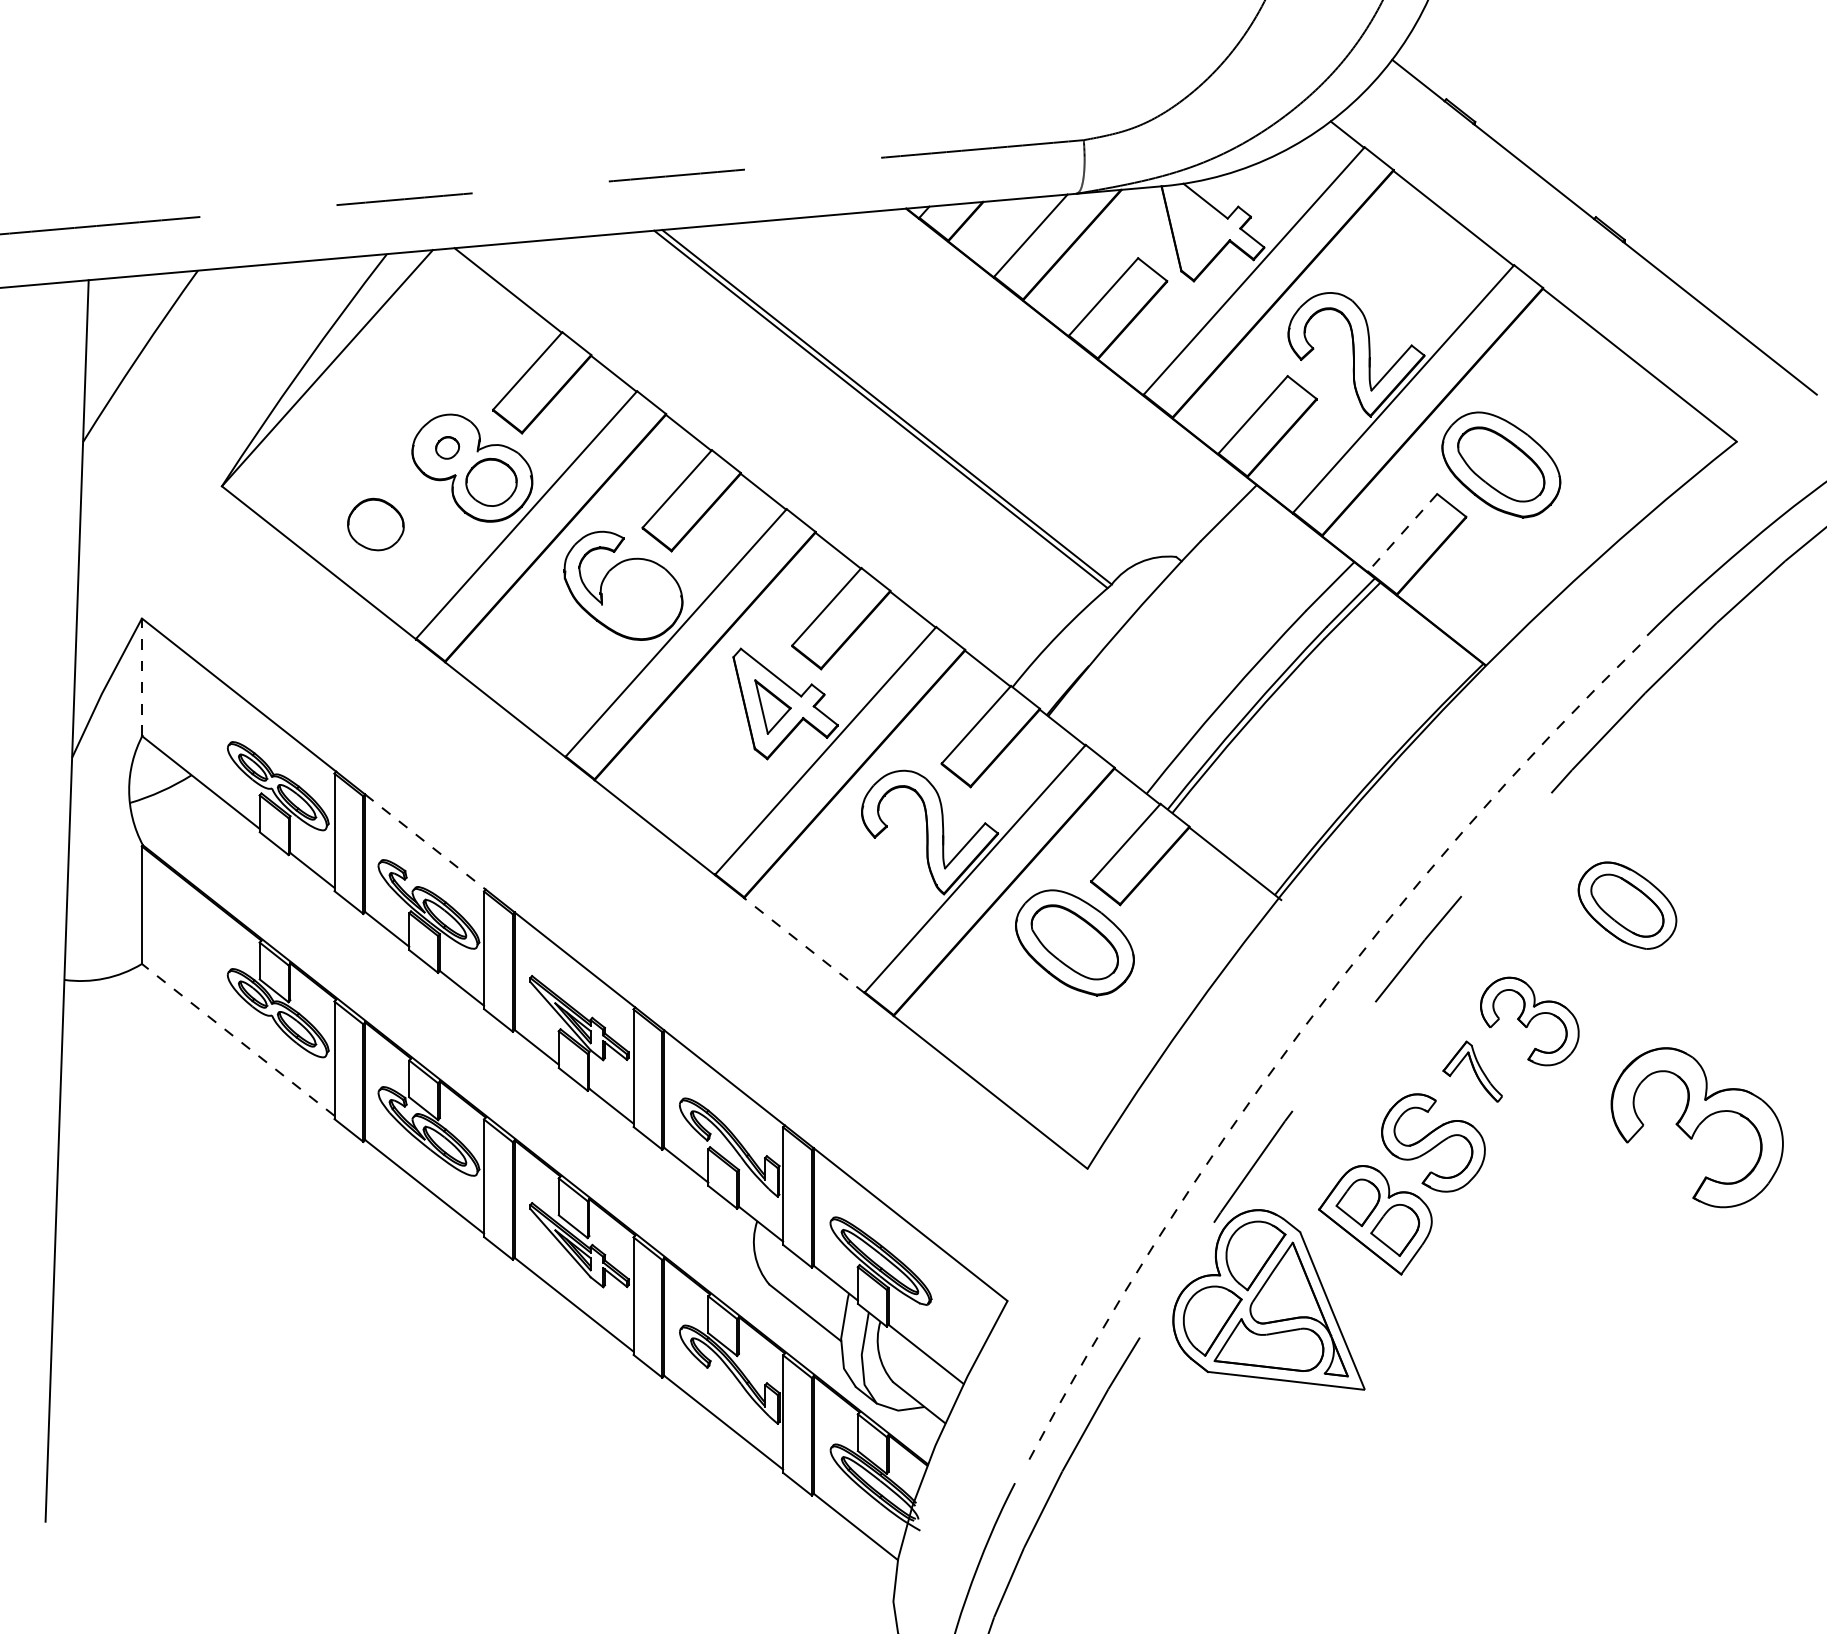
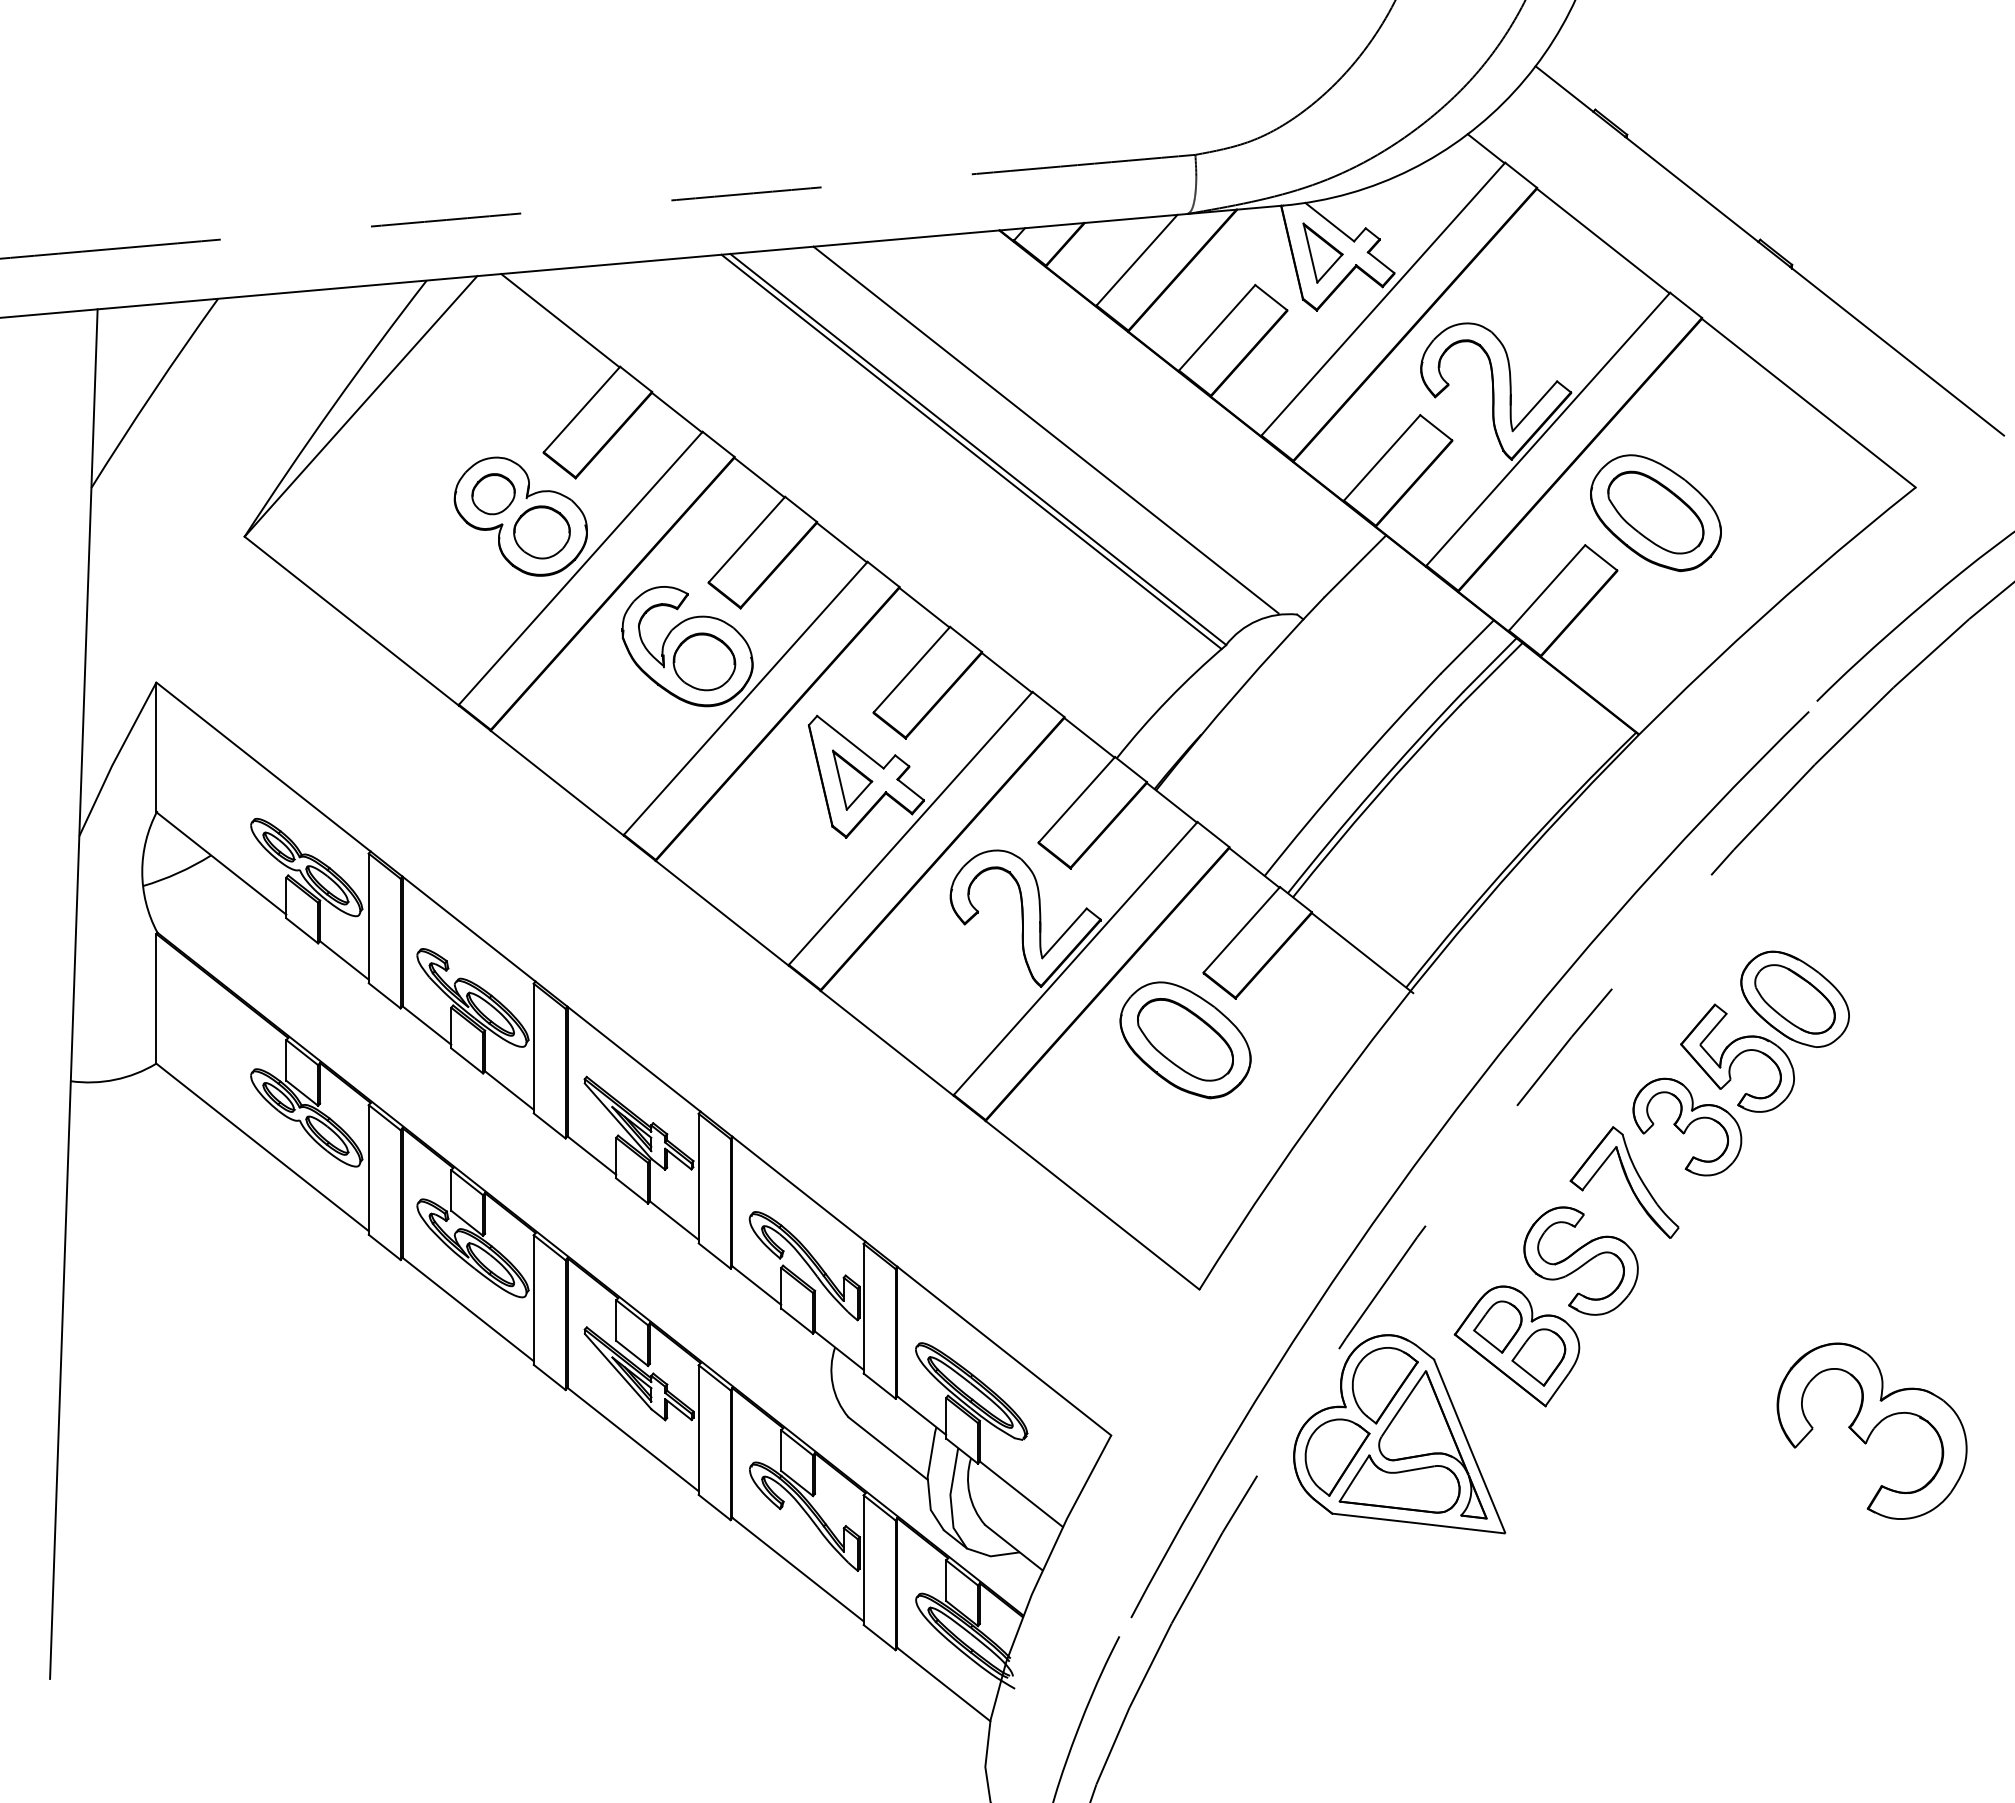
part: (1199, 228) -> (1322, 252), added
line: (947, 389) -> (1045, 429), added
part: (447, 448) -> (493, 494), size x1.67
part: (375, 524) -> (704, 661), moved
line: (1402, 533) -> (1546, 588), dashed -> solid
line: (142, 677) -> (156, 747), dashed -> solid
line: (425, 842) -> (469, 929), dashed -> solid
line: (804, 945) -> (887, 1043), dashed -> solid
part: (1575, 958) -> (1737, 1057), added
arc: (1300, 1031) -> (1434, 1138), dashed -> solid
line: (238, 1039) -> (262, 1147), dashed -> solid
part: (1472, 1071) -> (1624, 1182), size x1.67
part: (1696, 1127) -> (1871, 1430), moved

